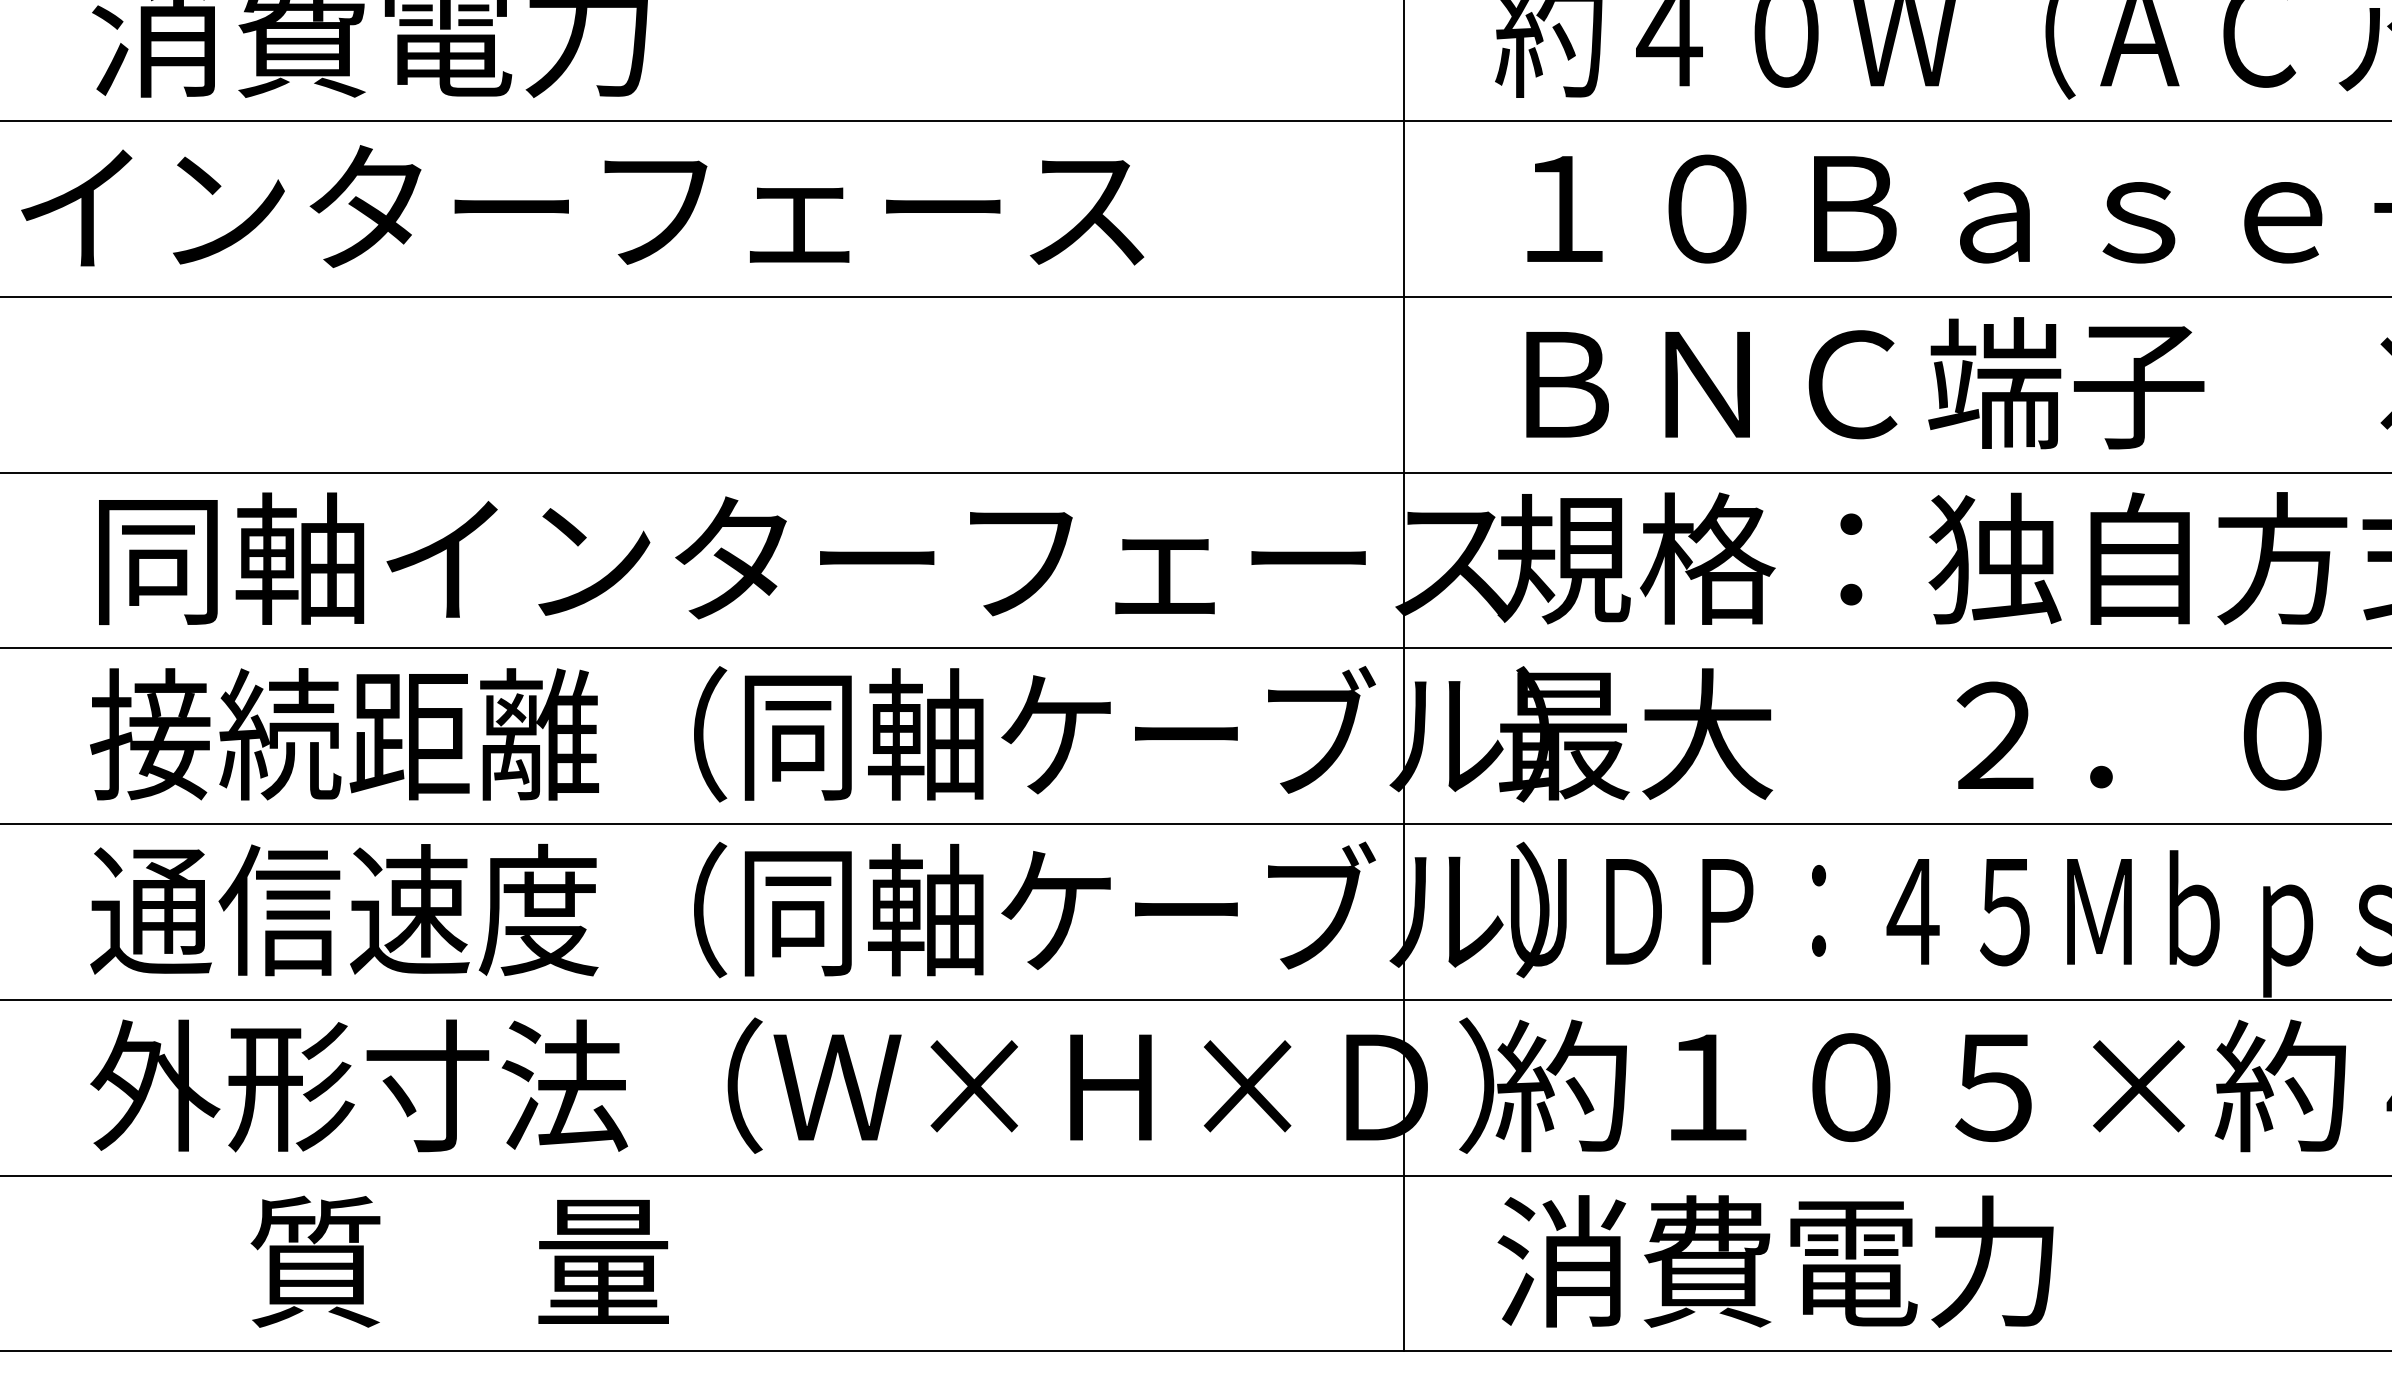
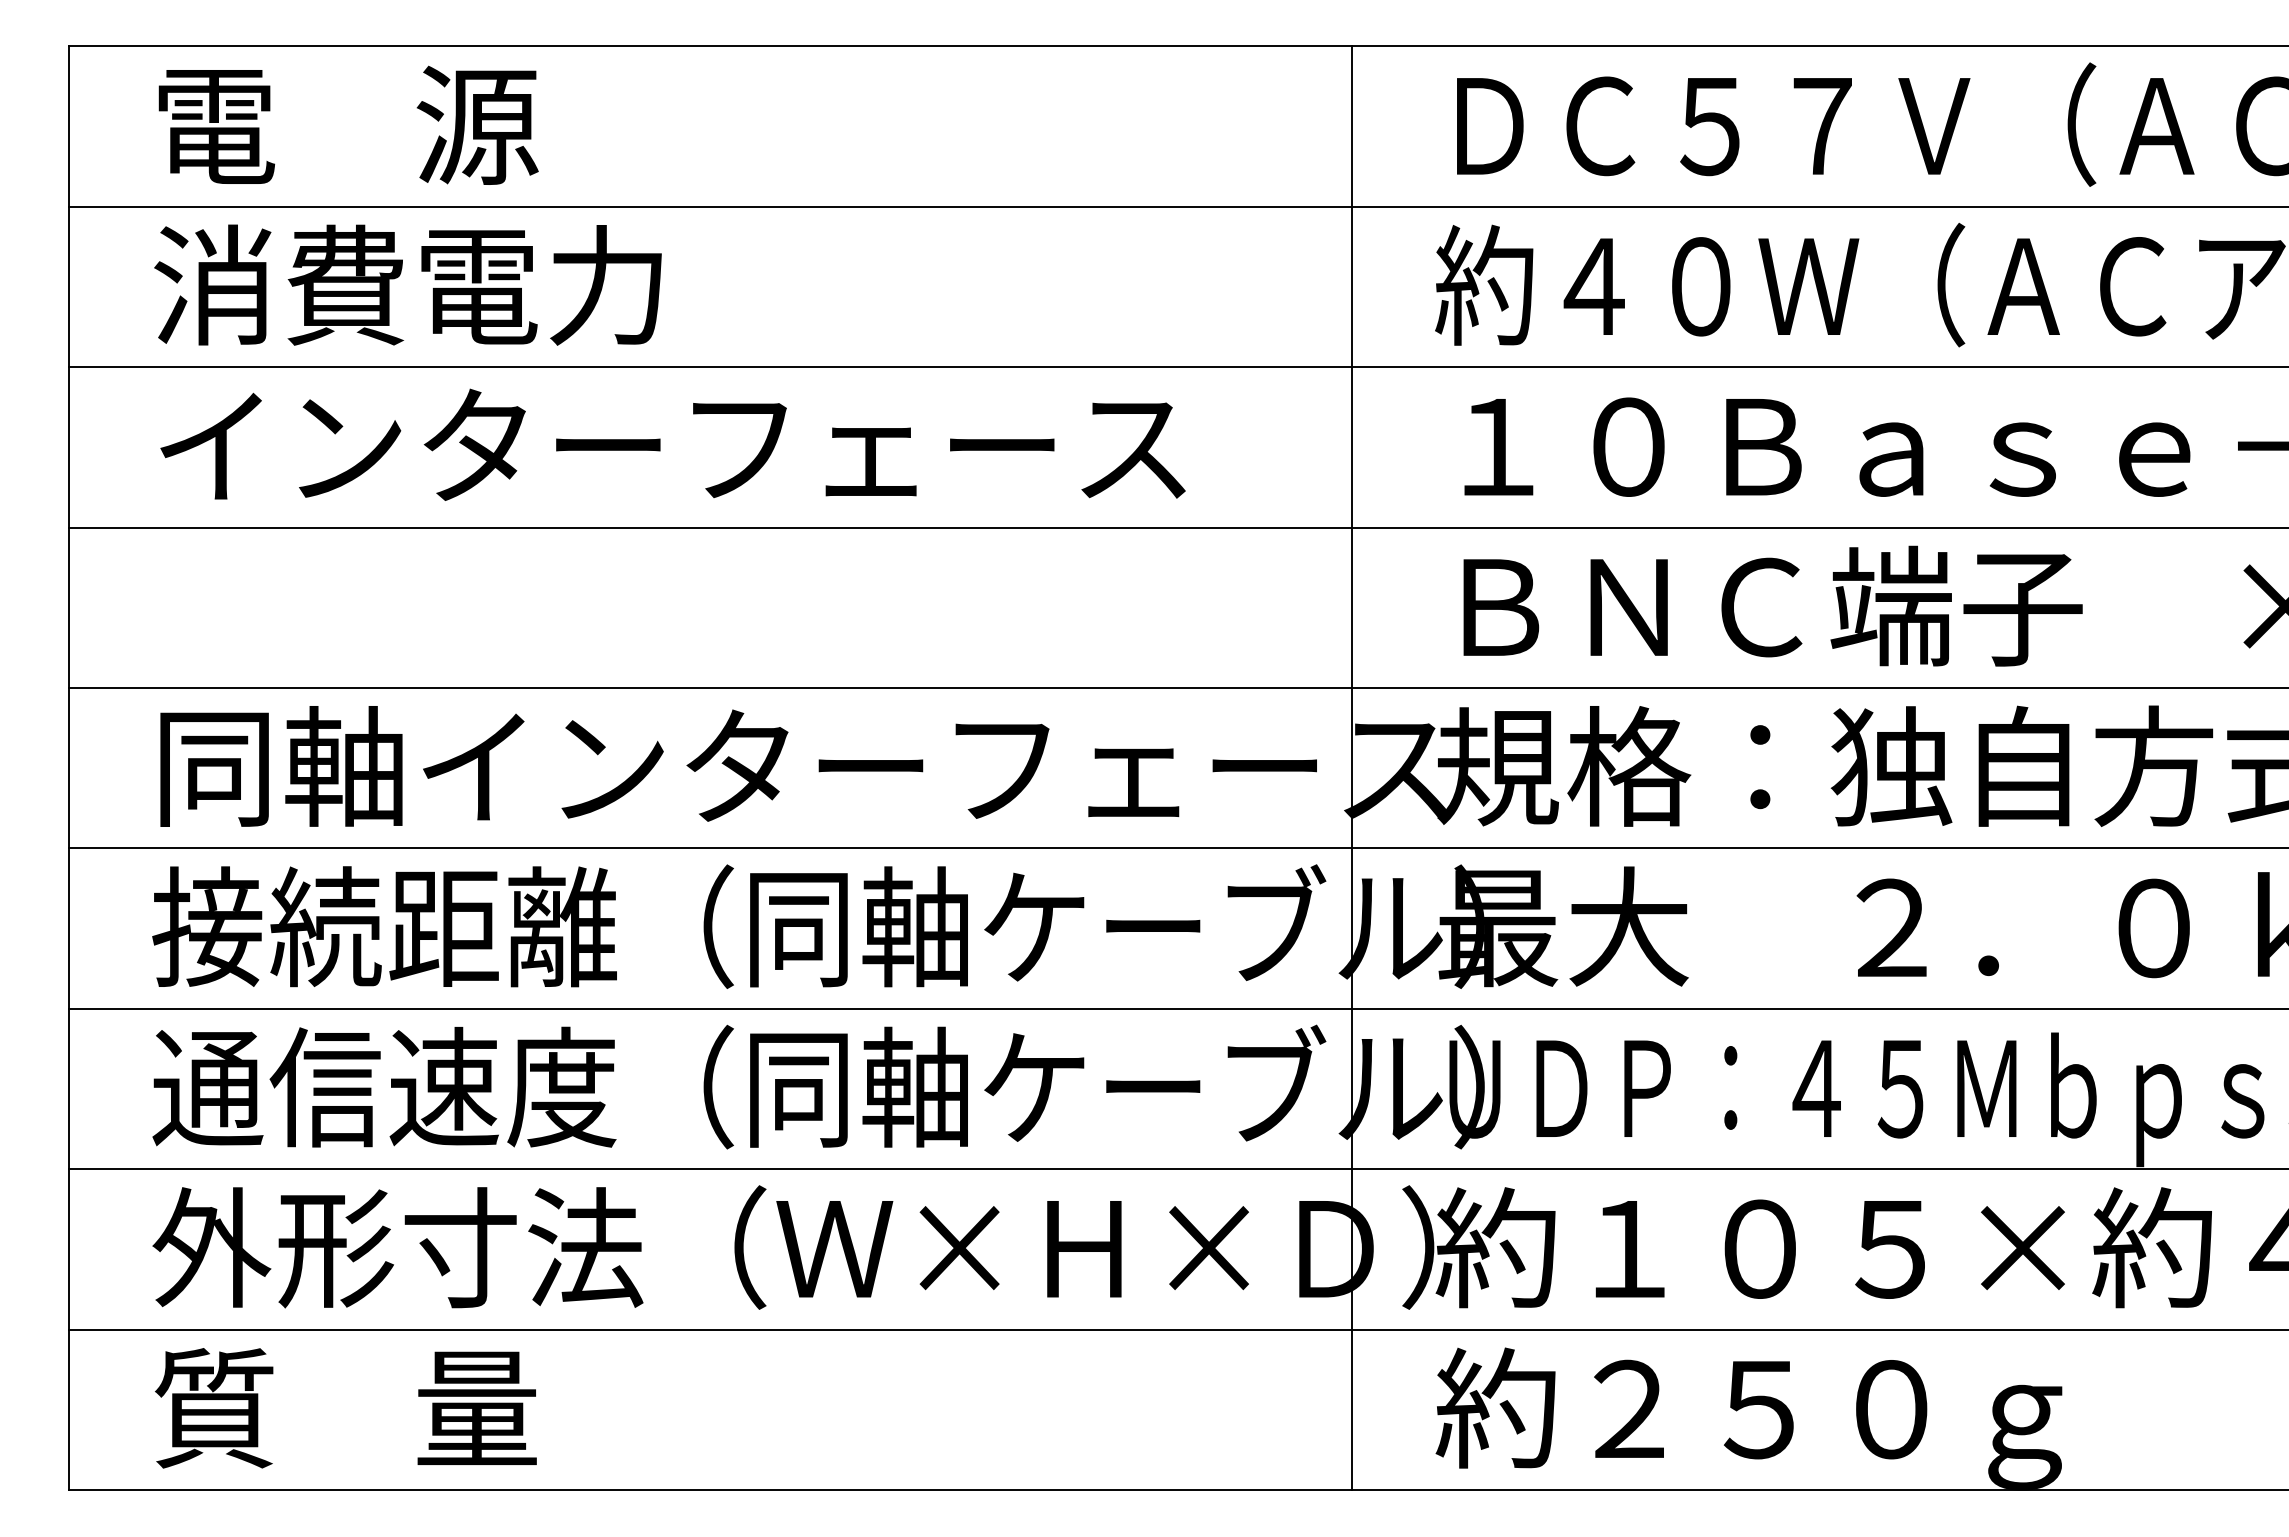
text: (582, 206) -> (672, 444), moved
text: (459, 1262) -> (345, 1408), moved
text: (1838, 1271) -> (1748, 1417), 消費電力 -> 約２５０ｇ

